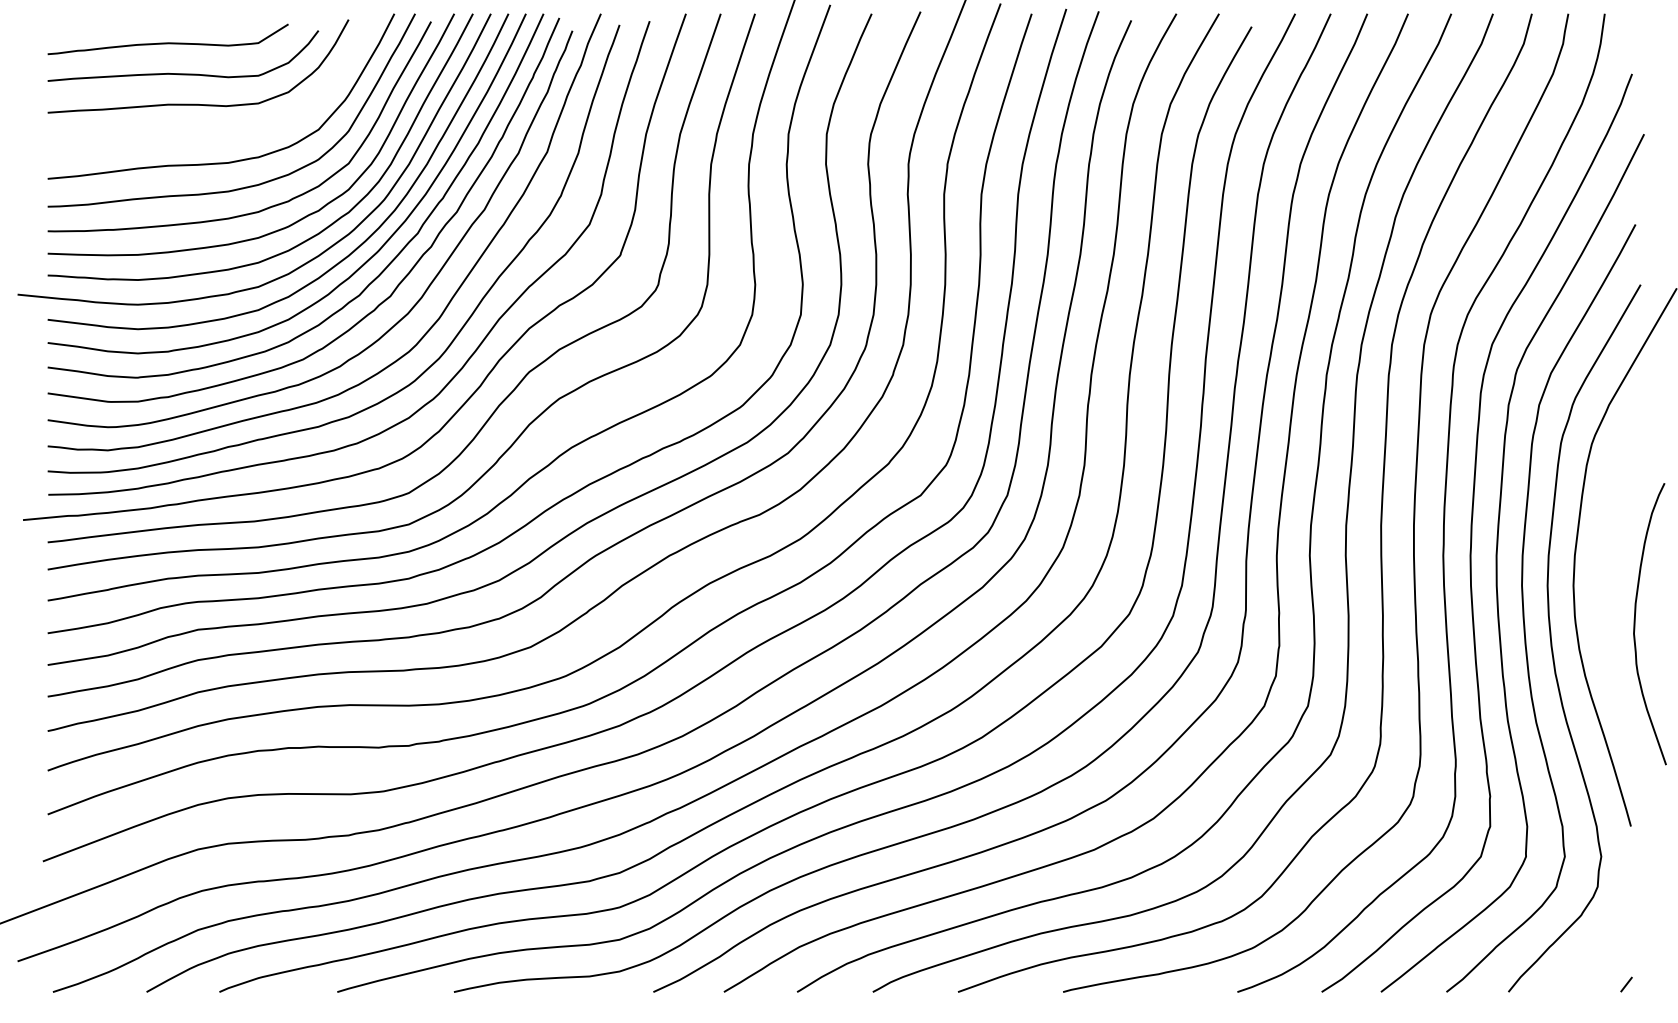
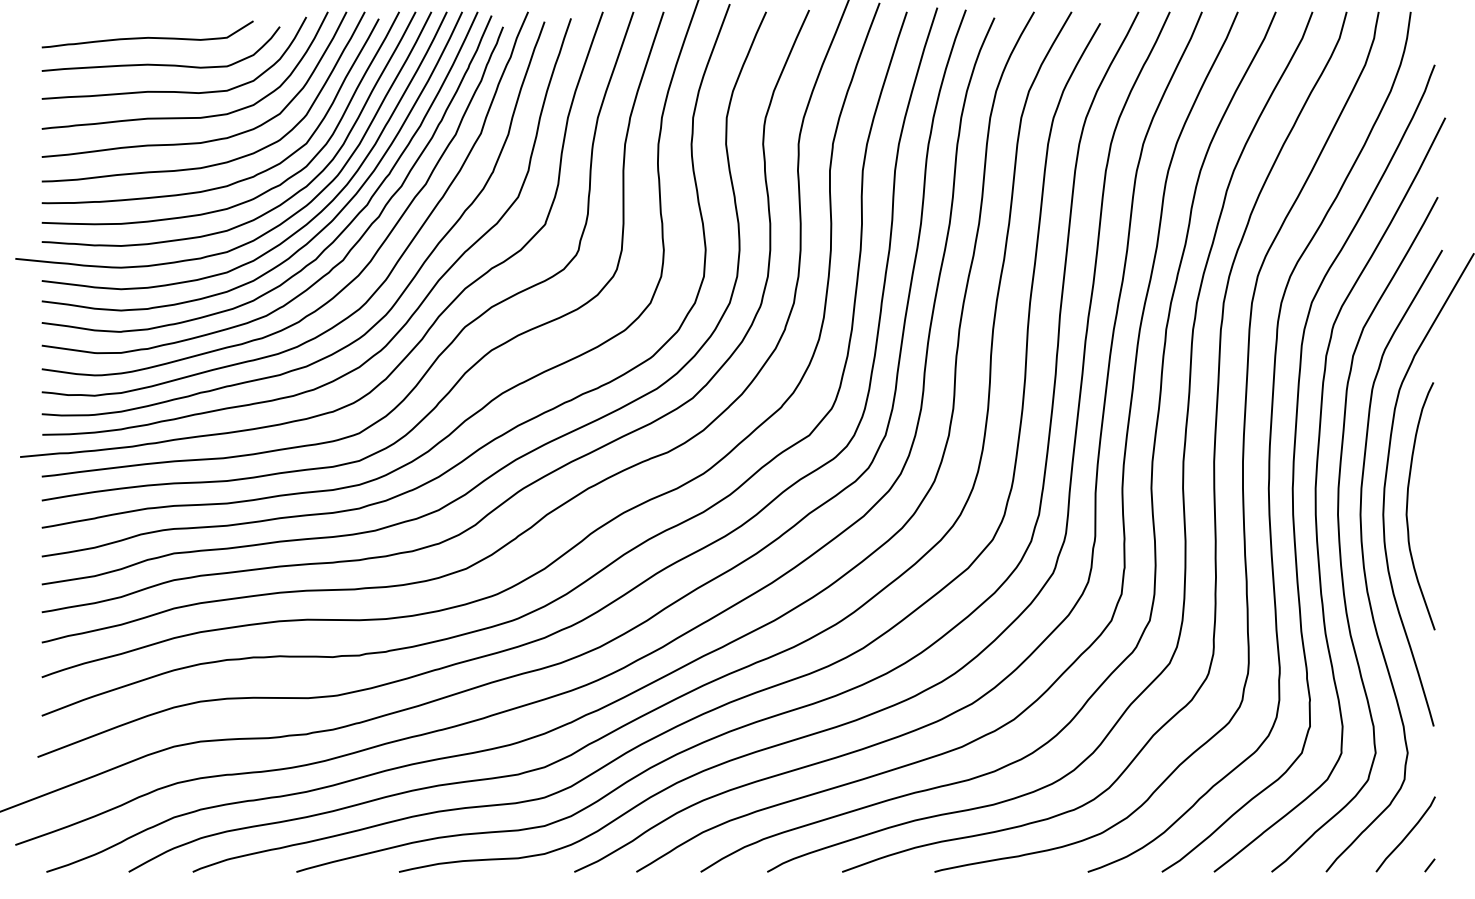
curve: (210, 133) -> (184, 117), added
curve: (1635, 624) -> (1407, 506), moved
curve: (1599, 950) -> (1406, 835), added

